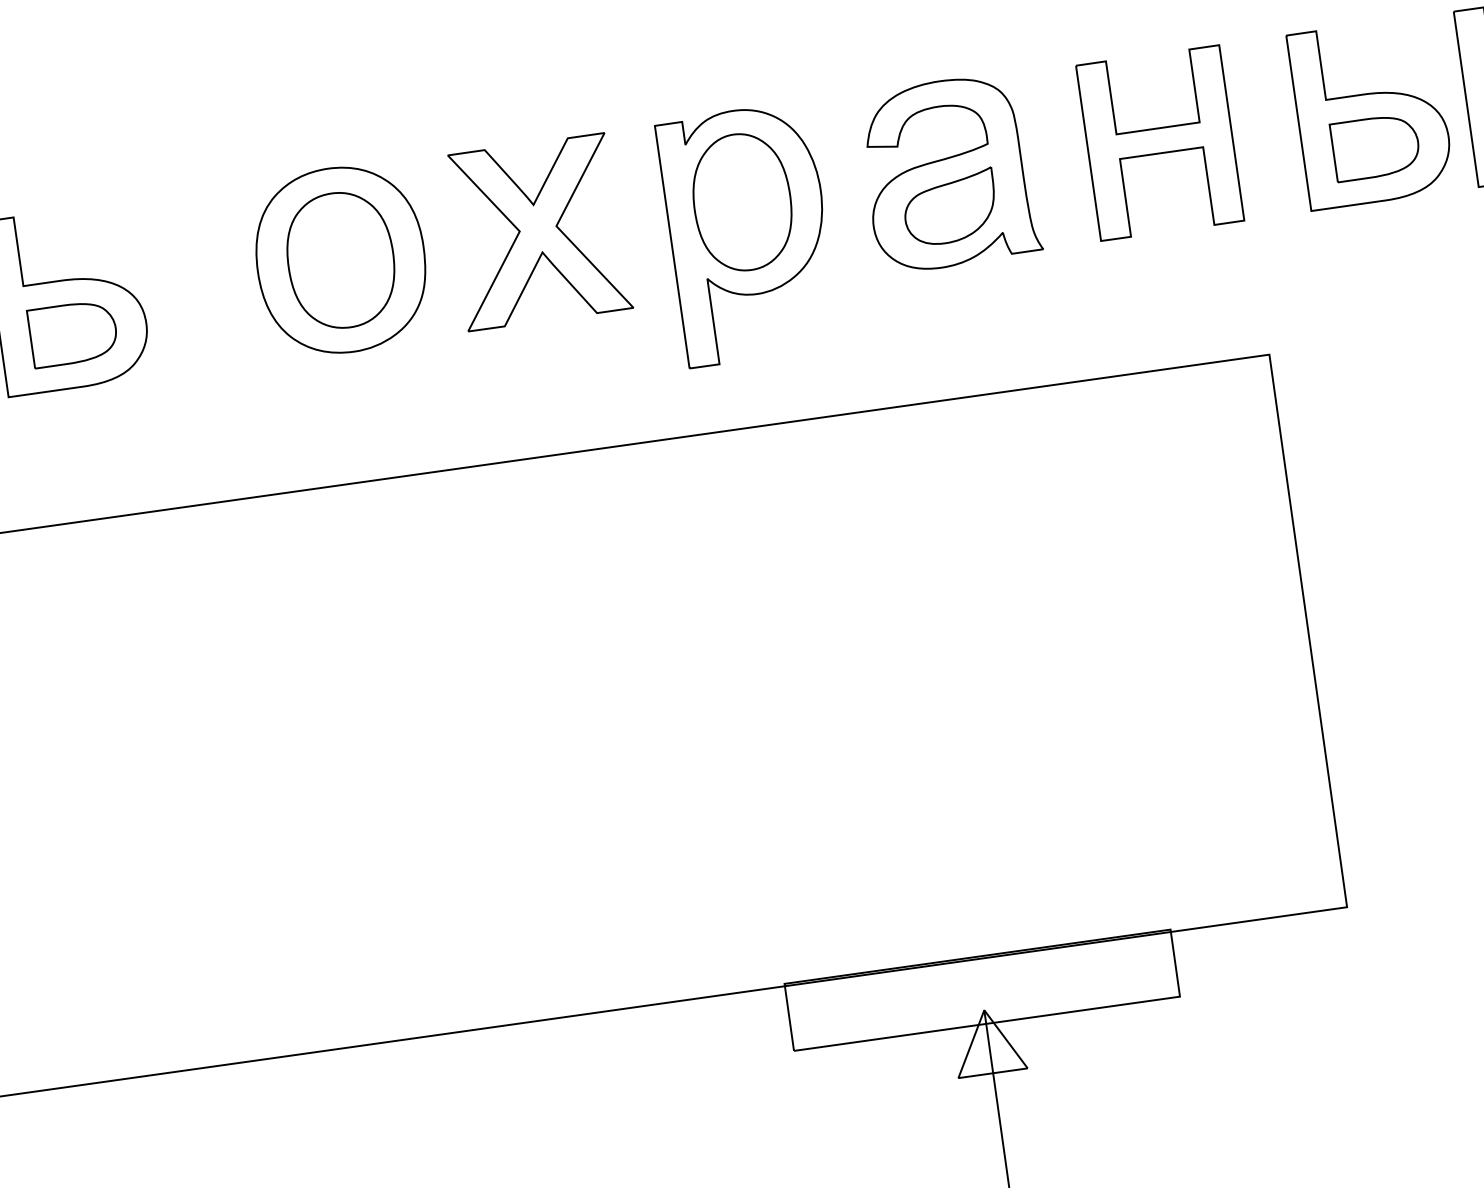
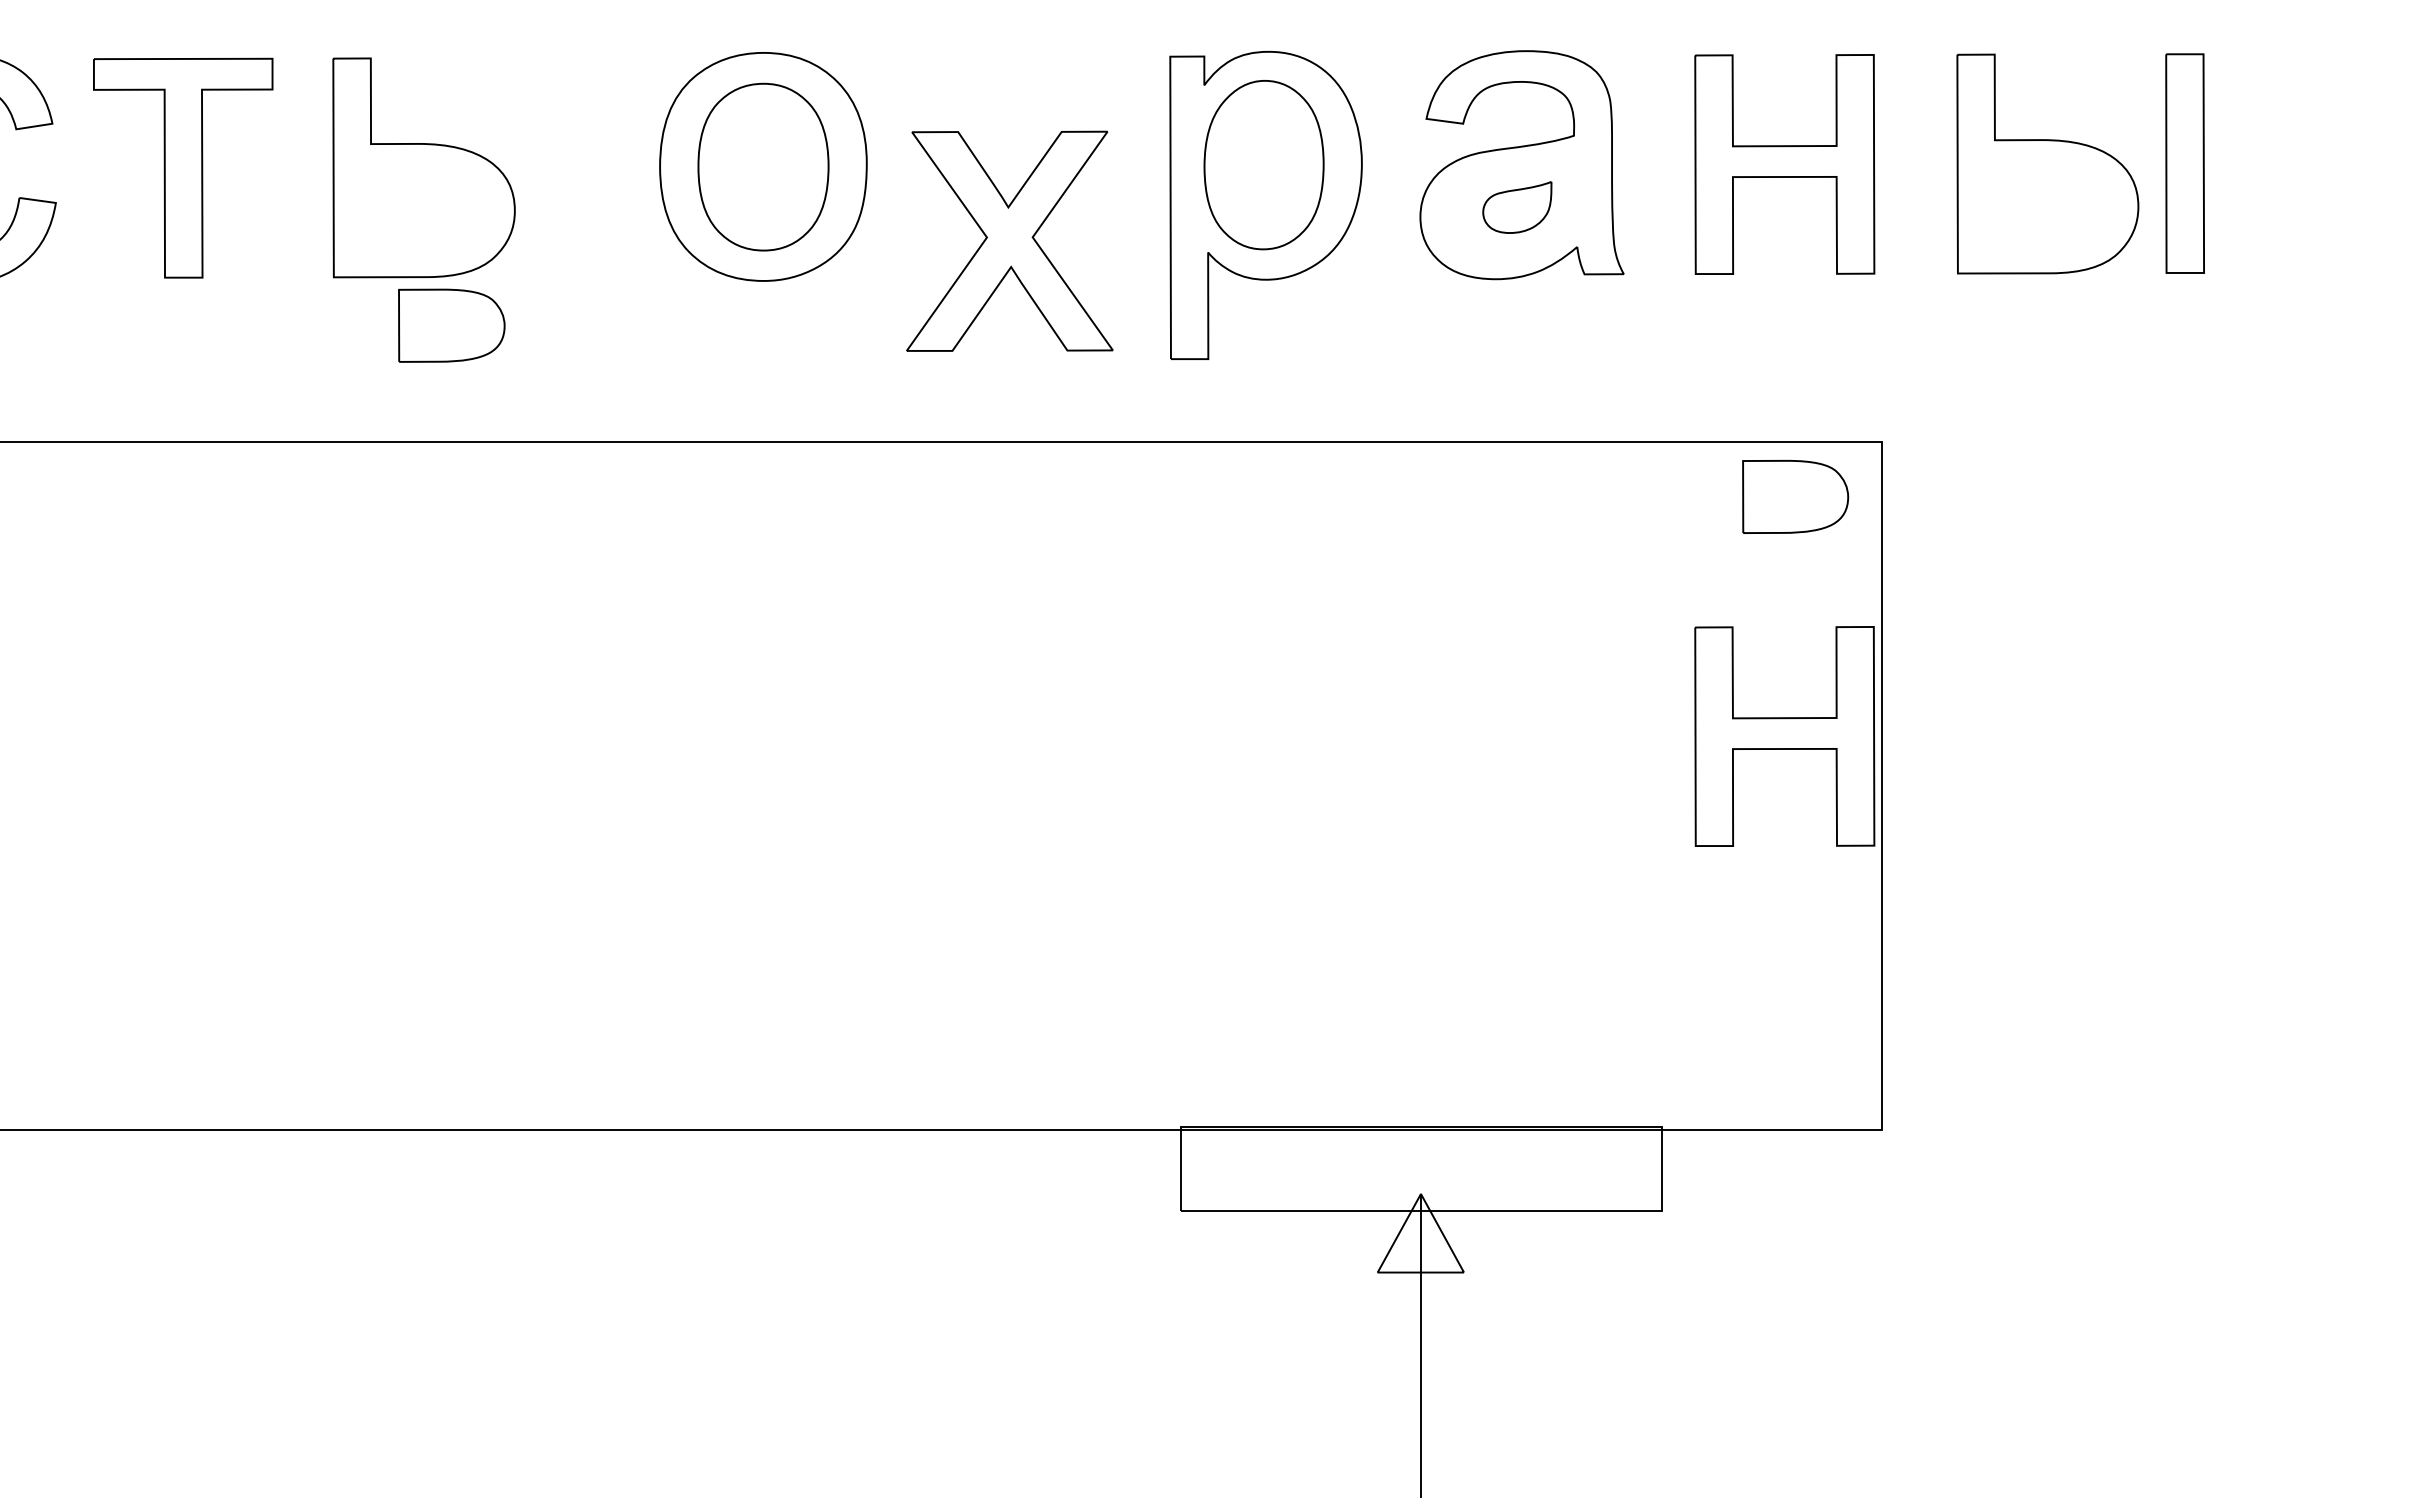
part: (1375, 147) -> (1795, 496), moved
part: (950, 207) -> (1517, 207), size x0.6
part: (538, 231) -> (1009, 240), moved
part: (73, 333) -> (451, 325), moved
part: (1224, 602) -> (1784, 736), added

